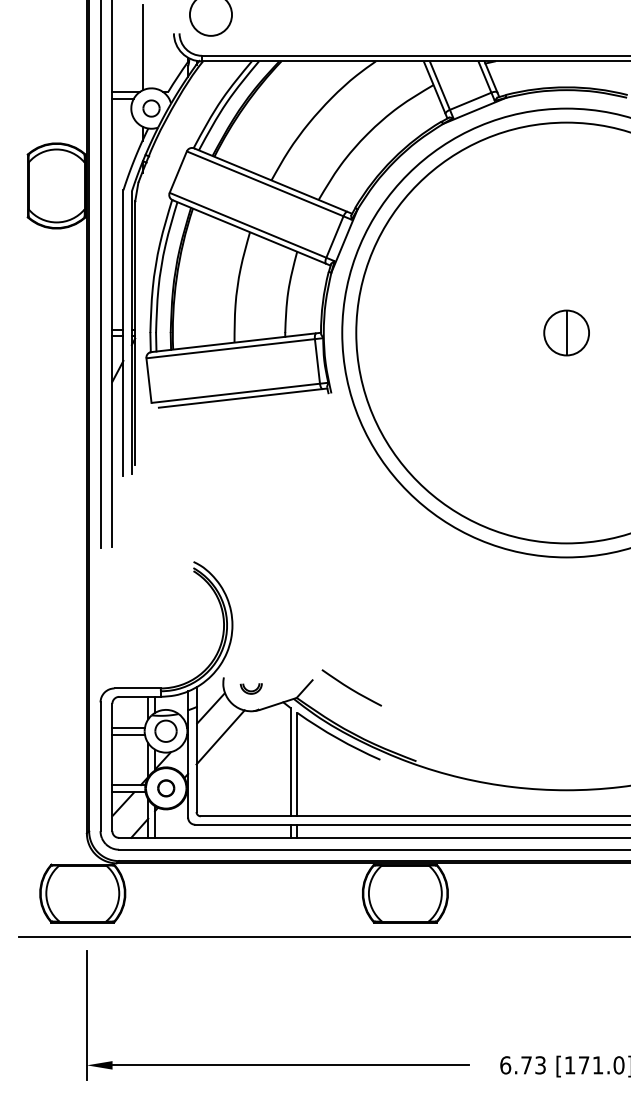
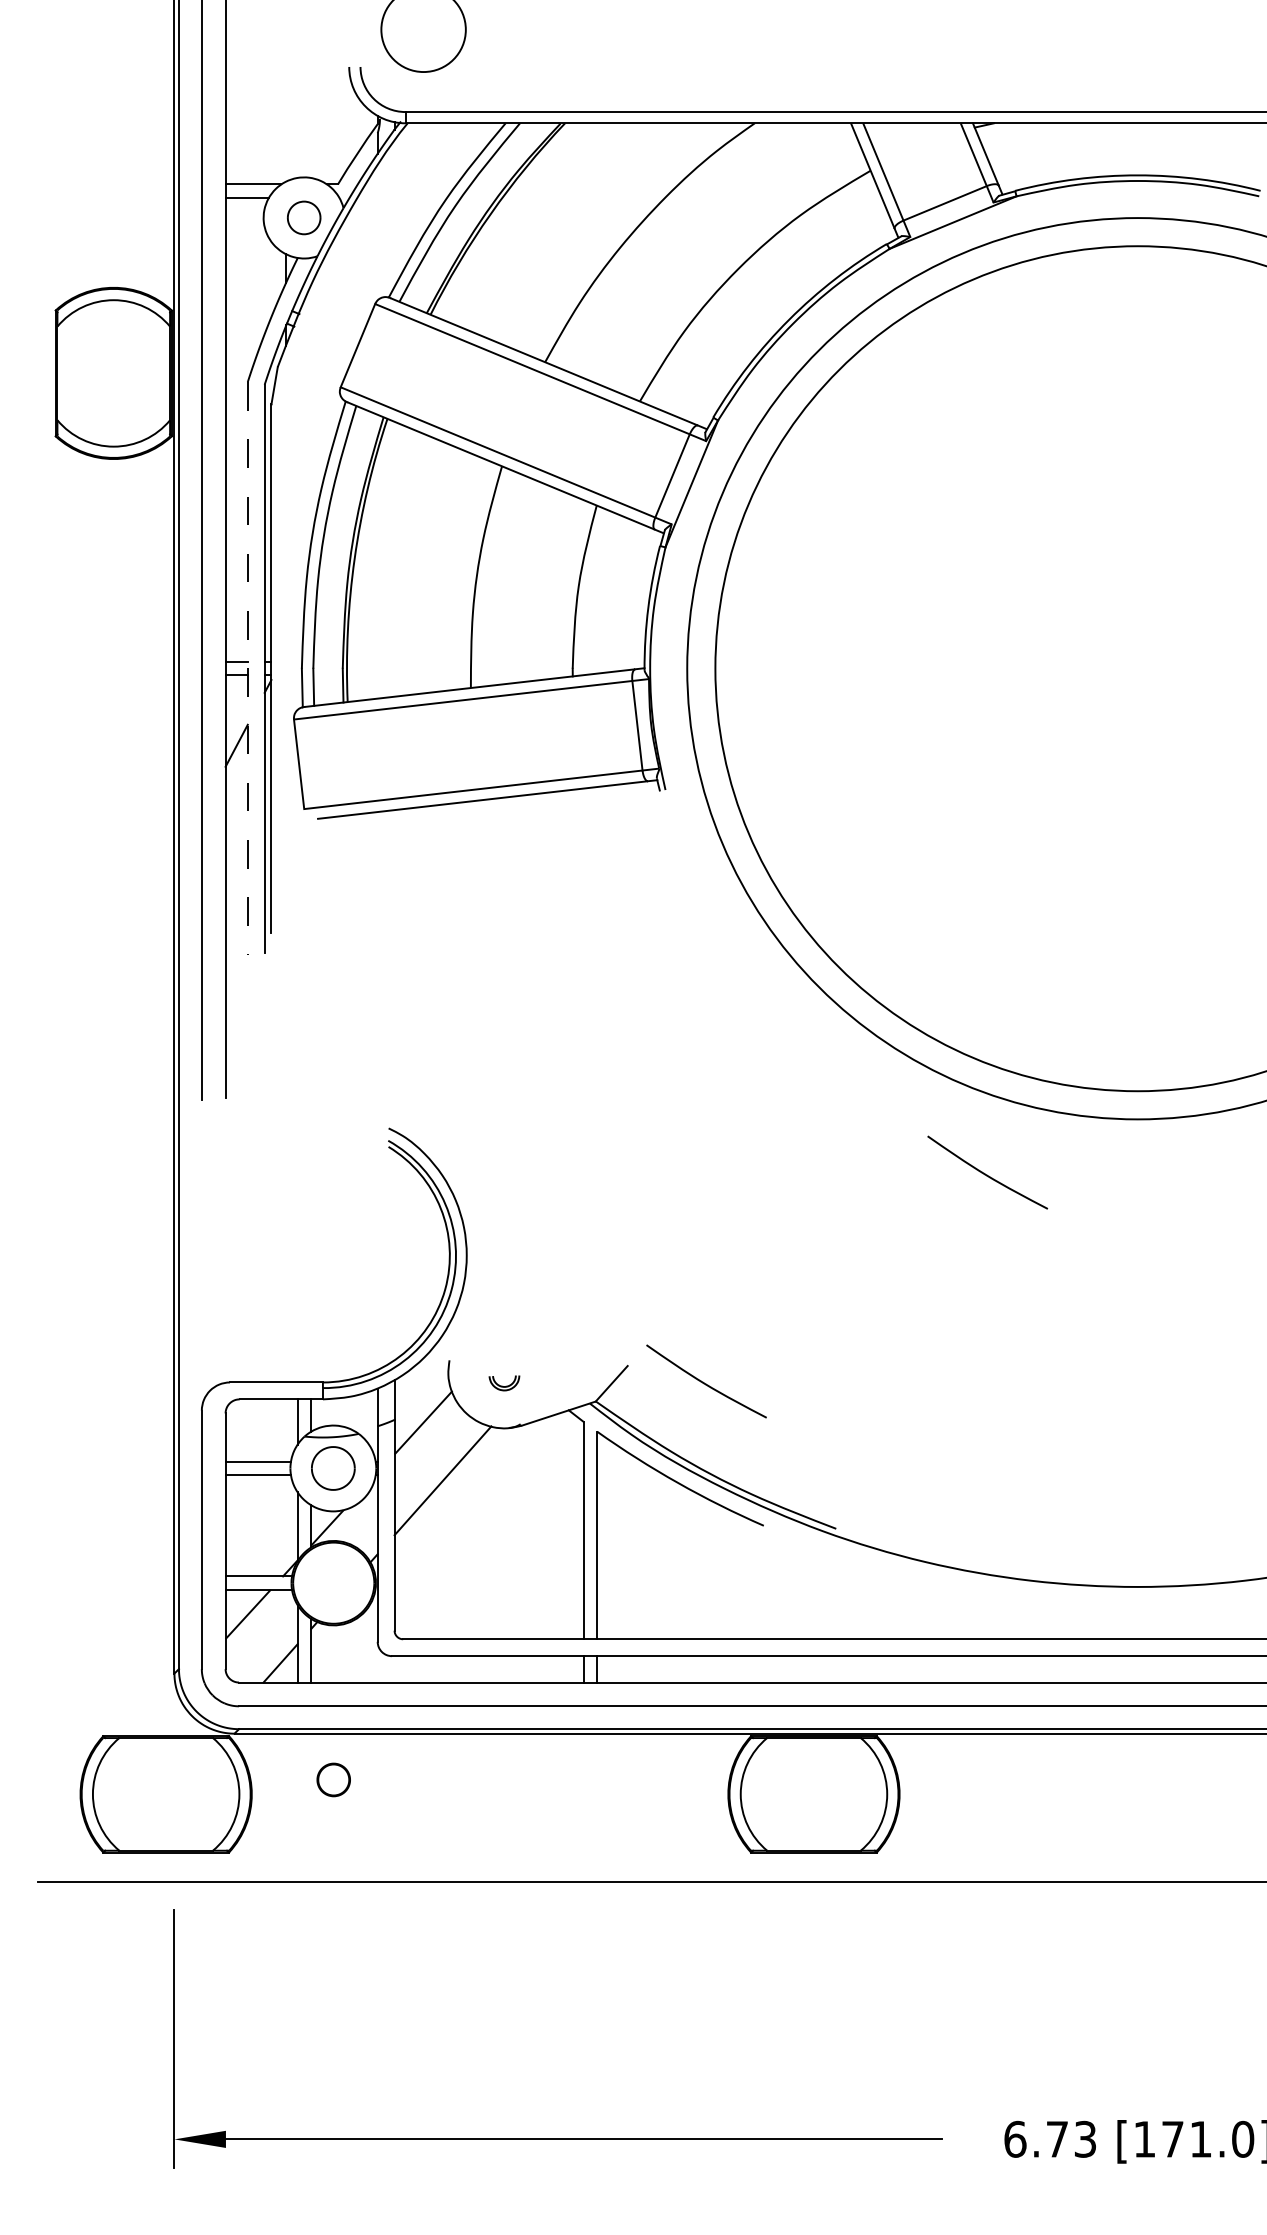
line: (142, 47) -> (286, 95), removed
part: (566, 332) -> (1137, 667), removed
line: (123, 333) -> (247, 669), solid -> dashed
curve: (490, 583) -> (984, 1171), added
part: (250, 688) -> (502, 1382), size x0.7
part: (166, 788) -> (334, 1780), moved

